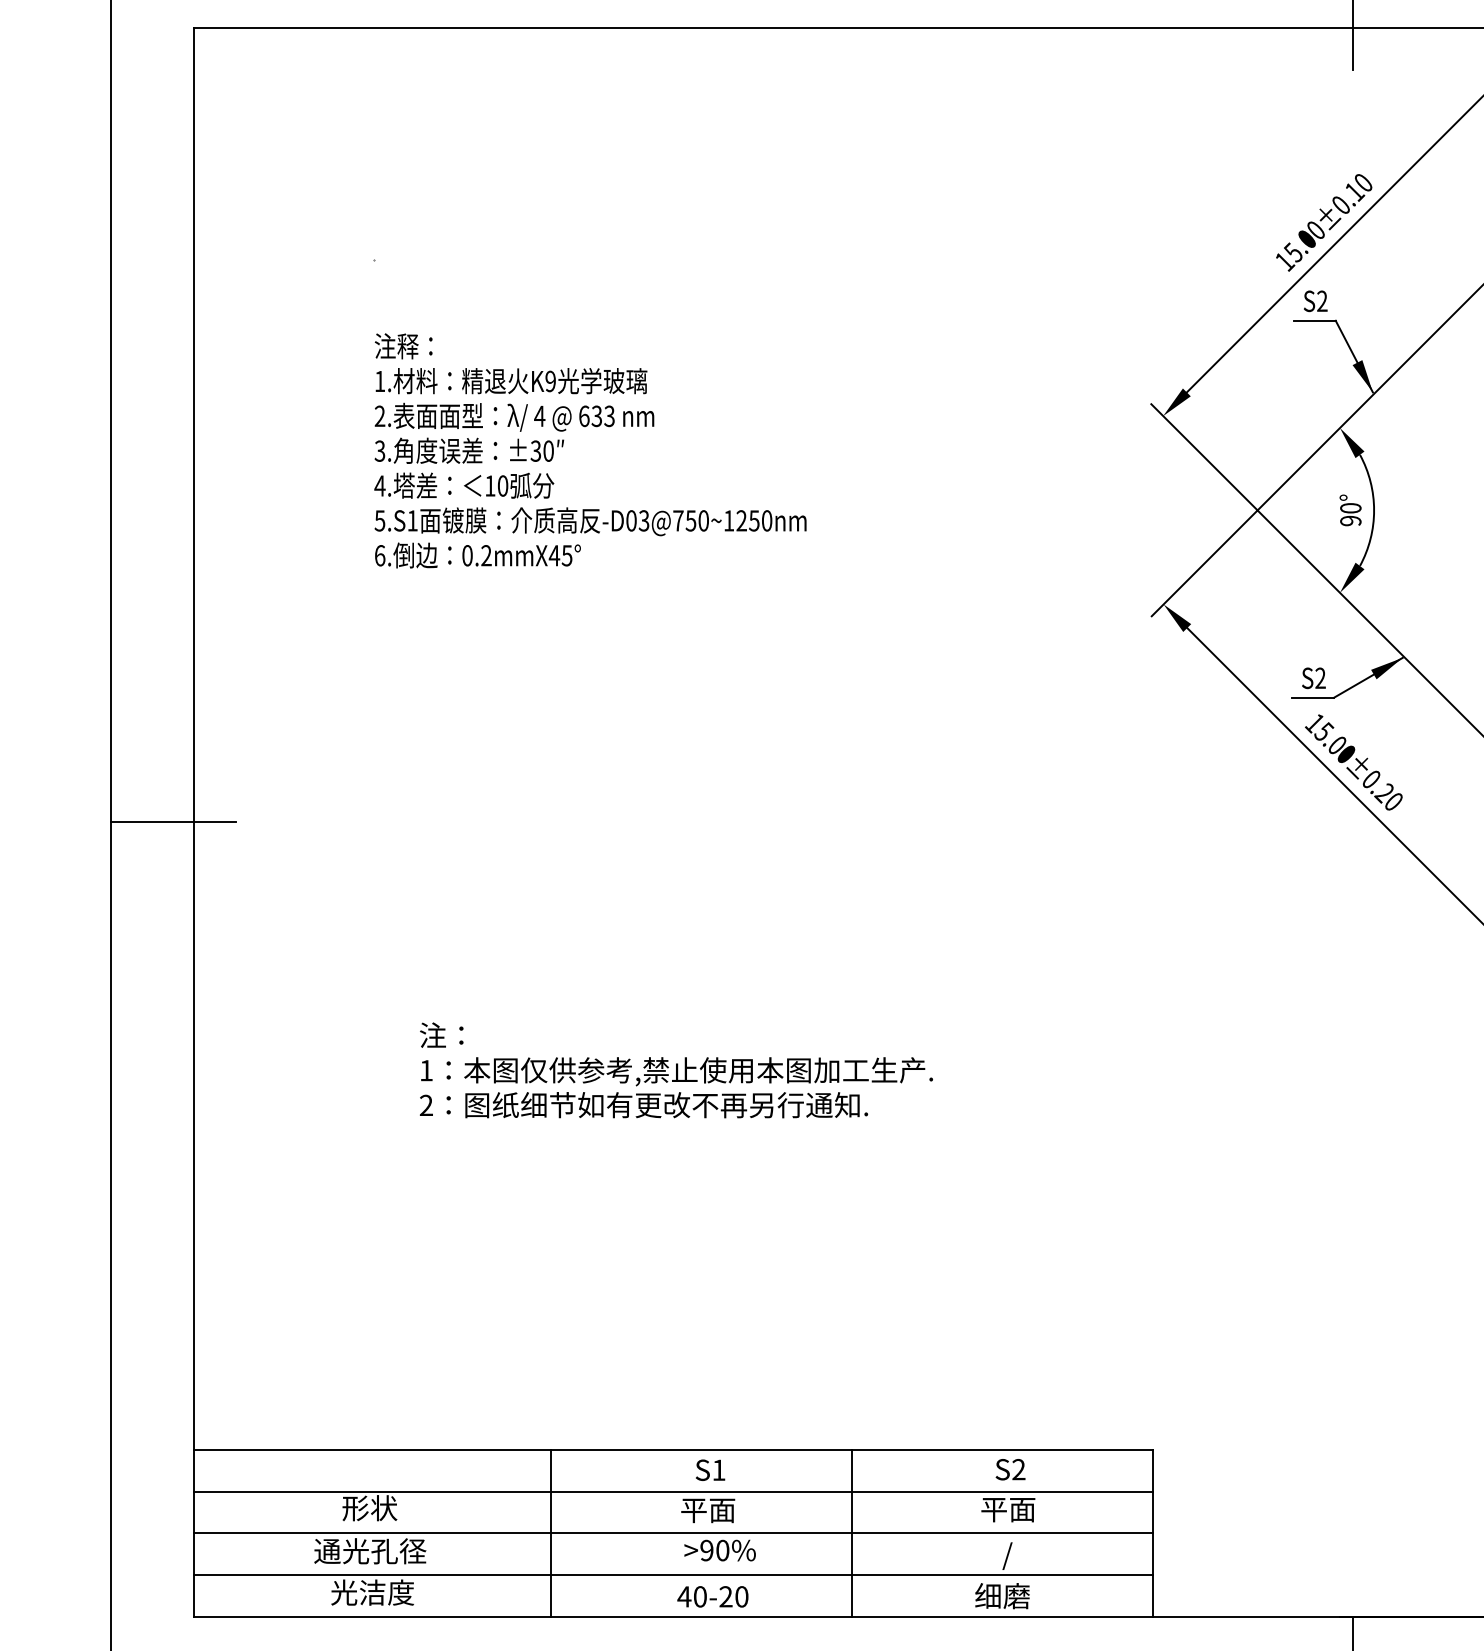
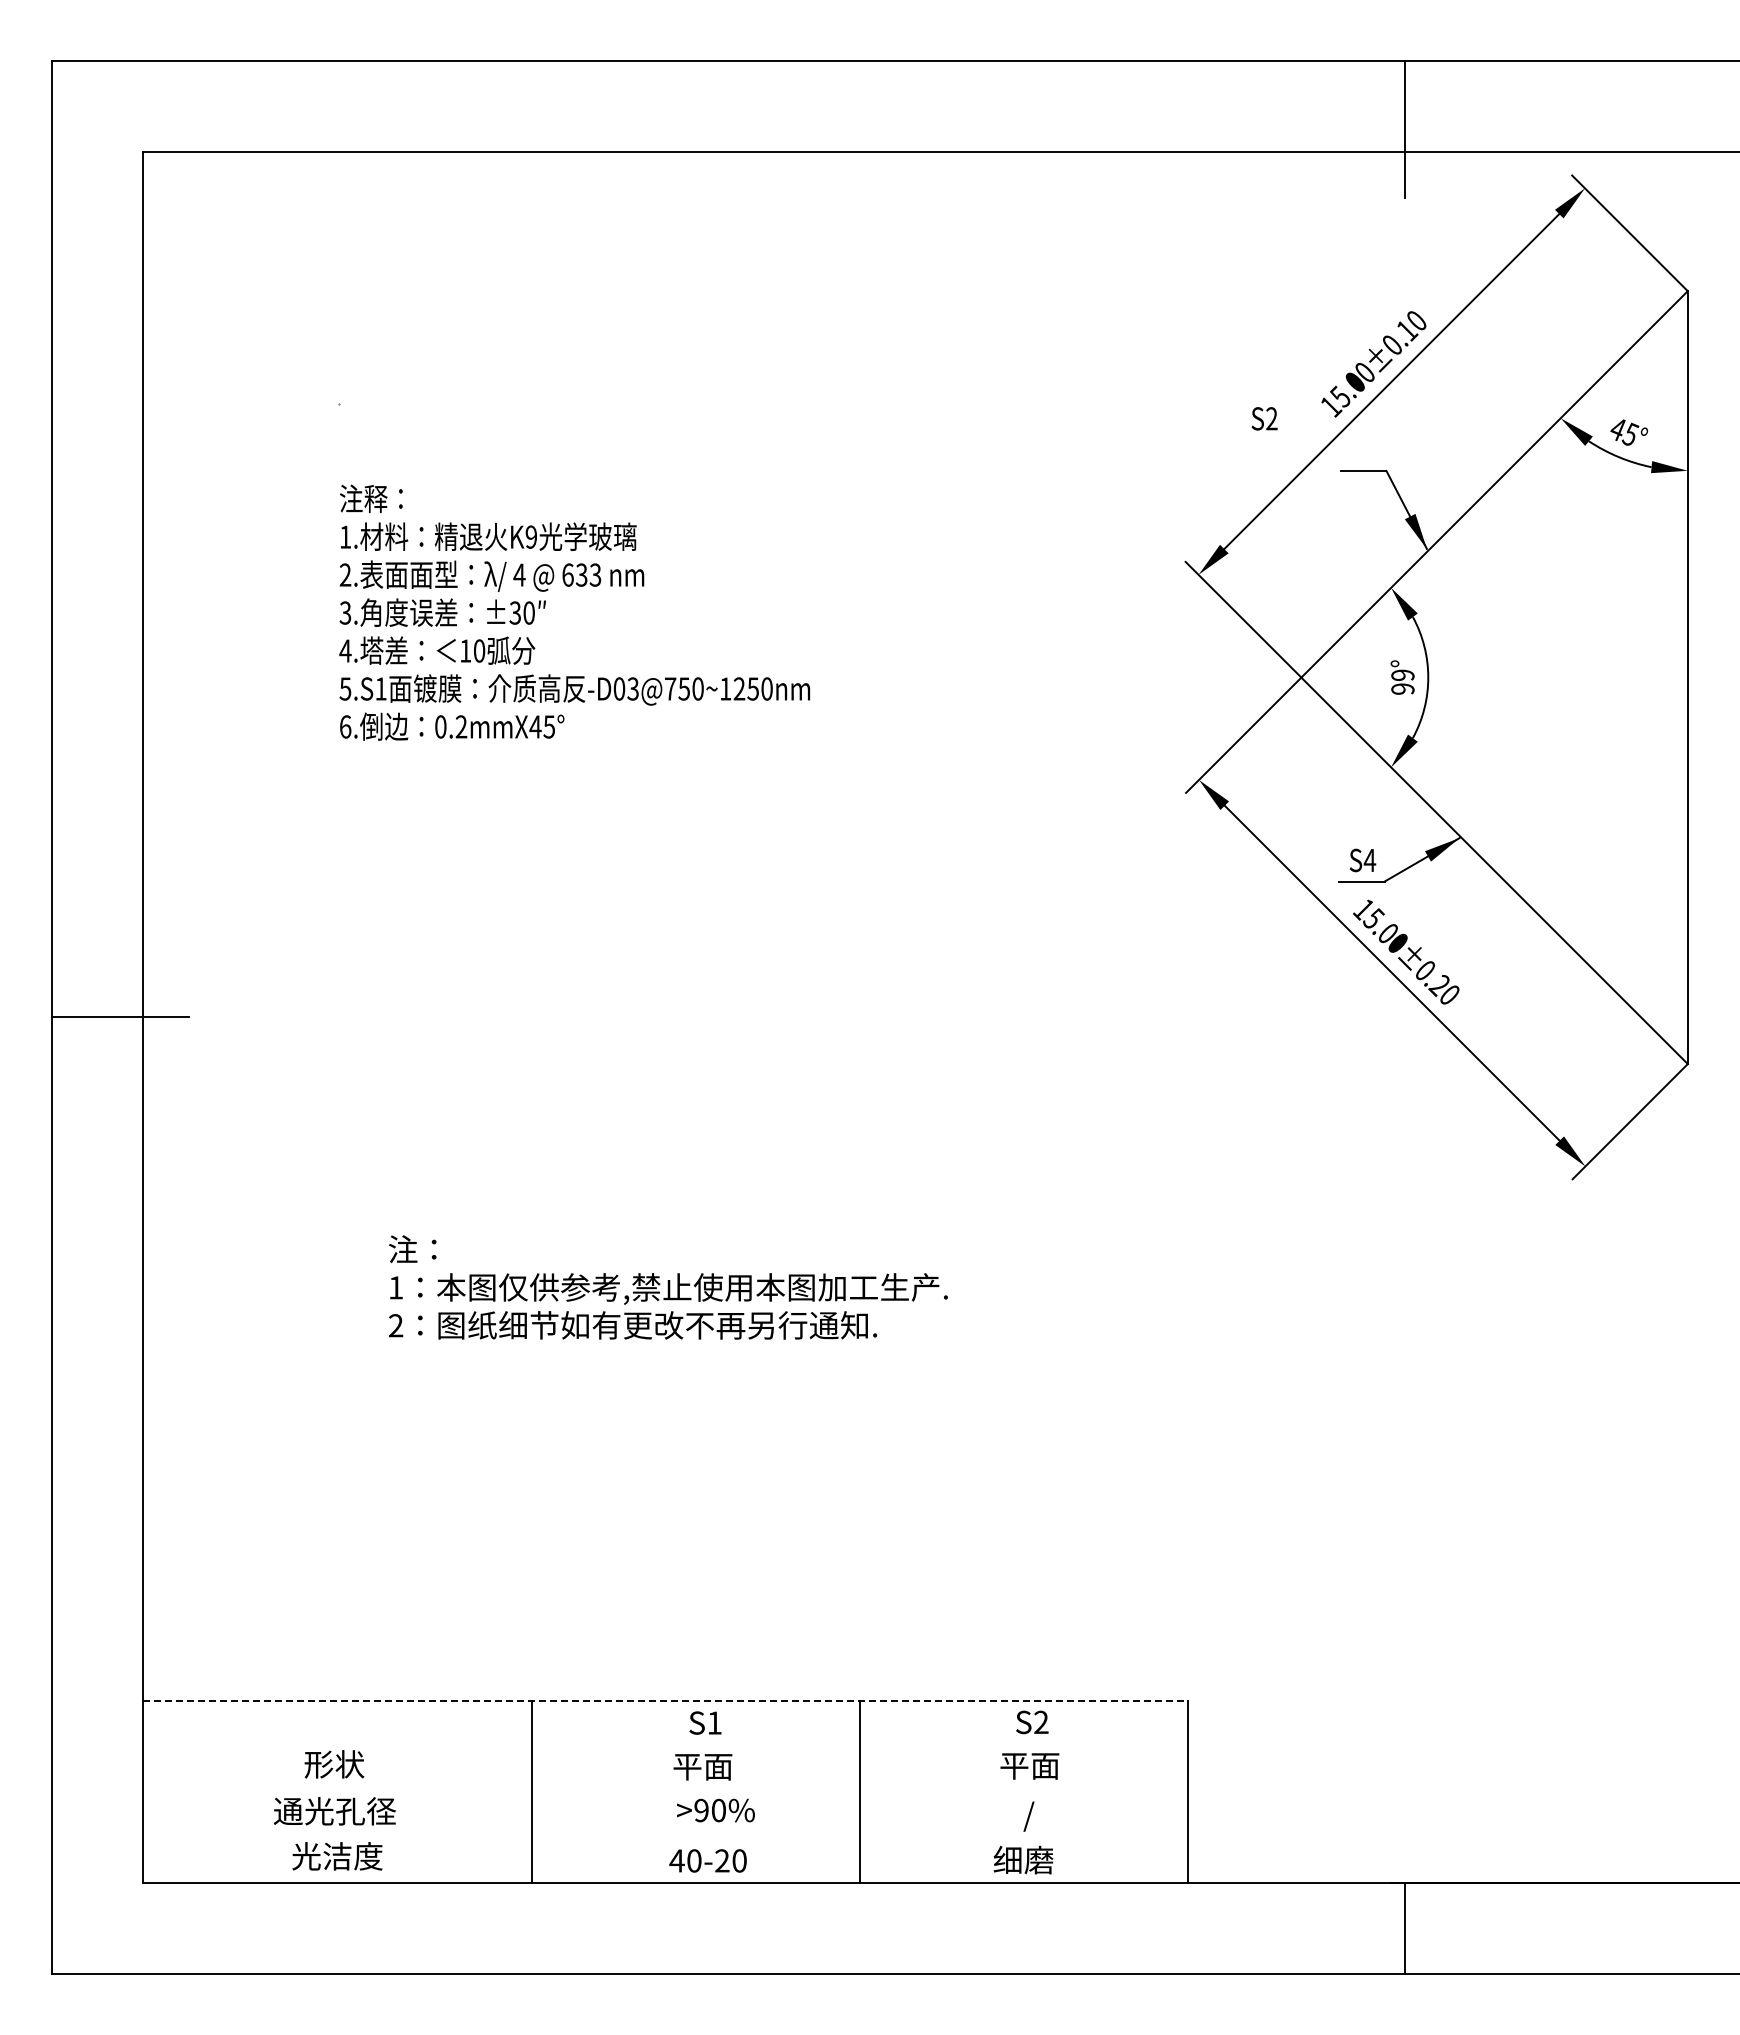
text: (1315, 301) -> (1264, 418), moved
text: (1350, 507) -> (1402, 674), 90° -> 99°
text: (1320, 677) -> (1369, 859), S2 -> S4
line: (673, 1449) -> (665, 1700), solid -> dashed
line: (673, 1491) -> (665, 1746), removed
line: (673, 1533) -> (665, 1791), removed
line: (673, 1575) -> (665, 1837), removed

